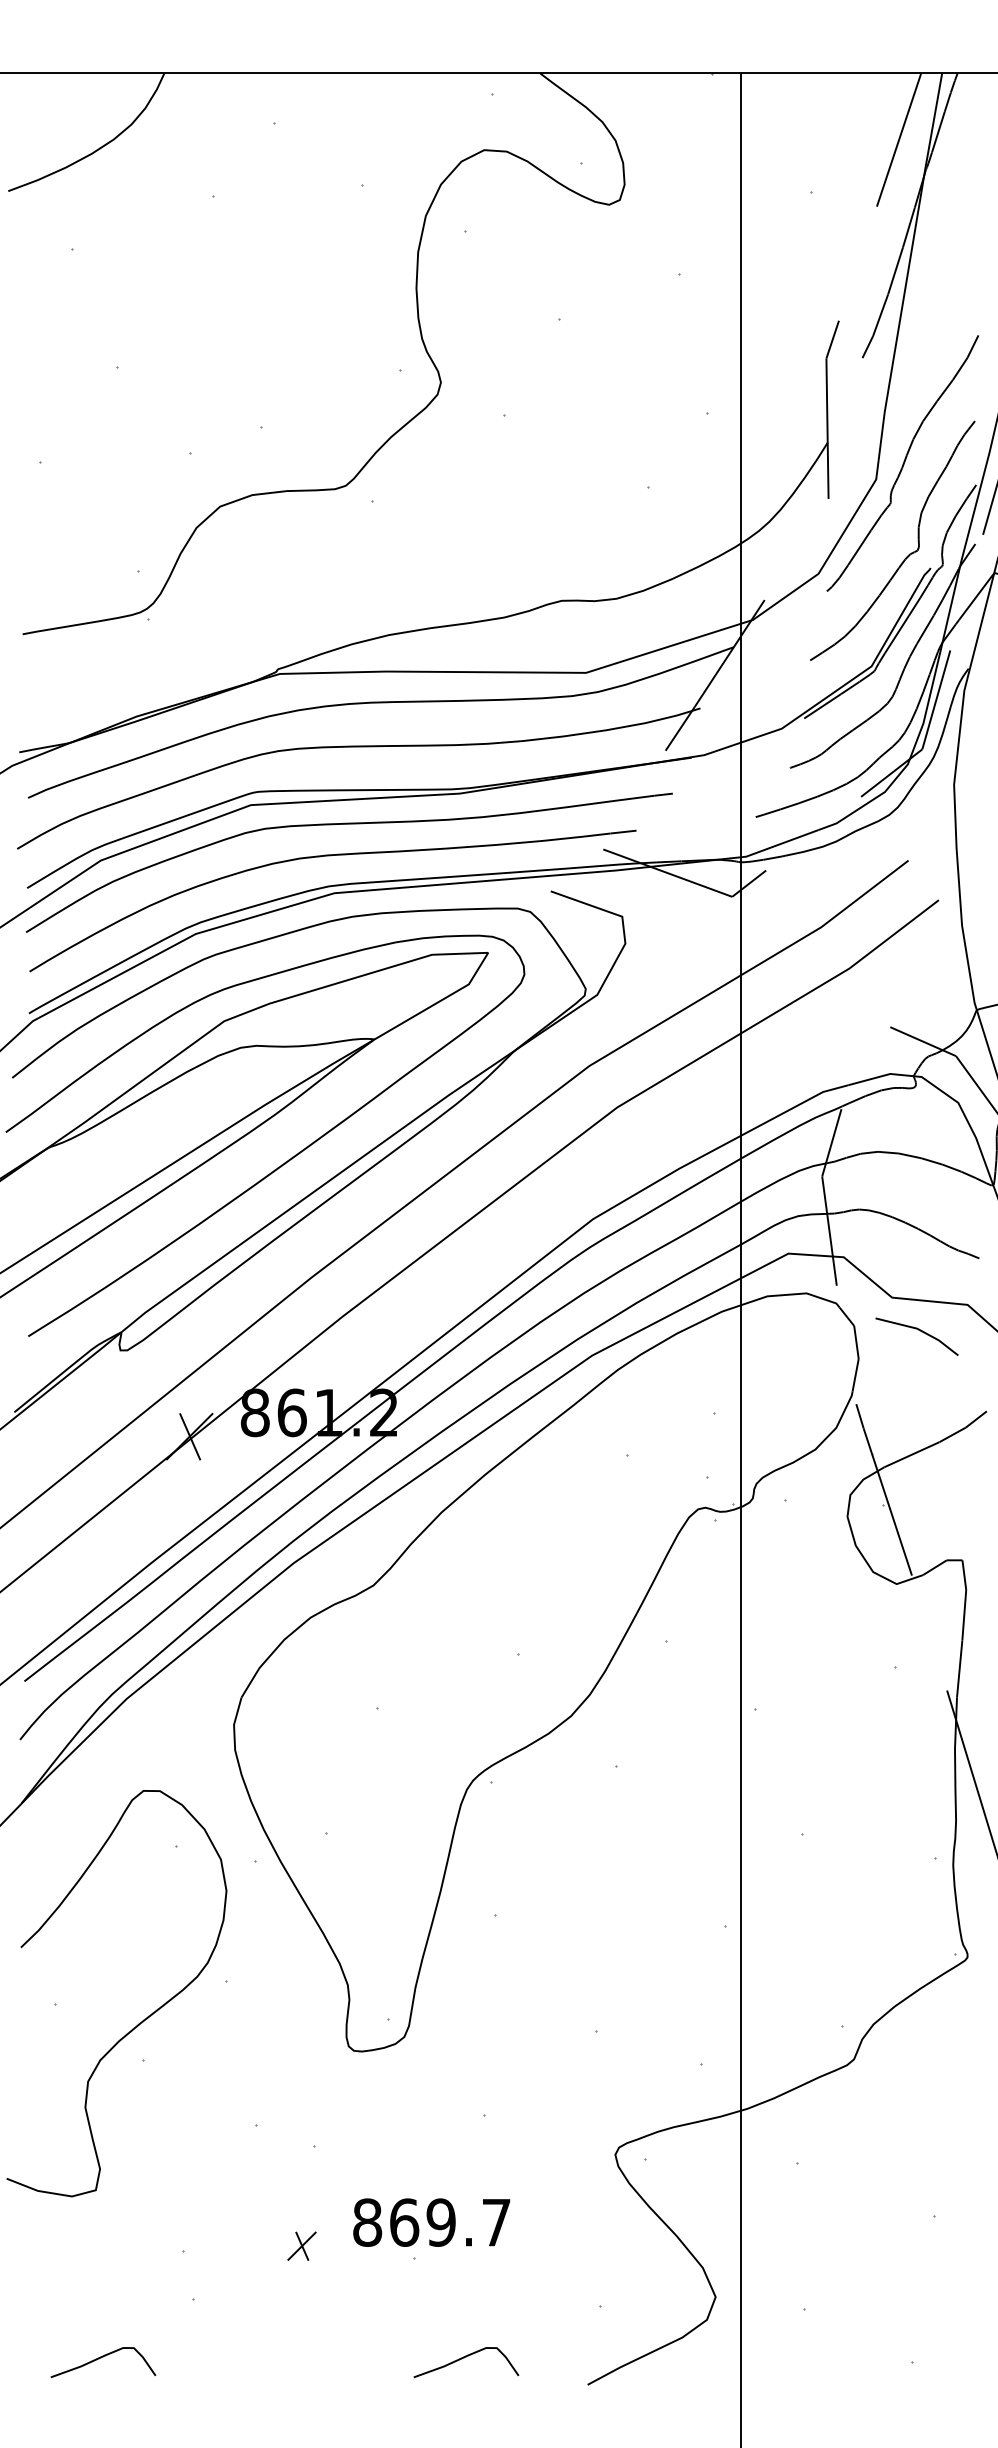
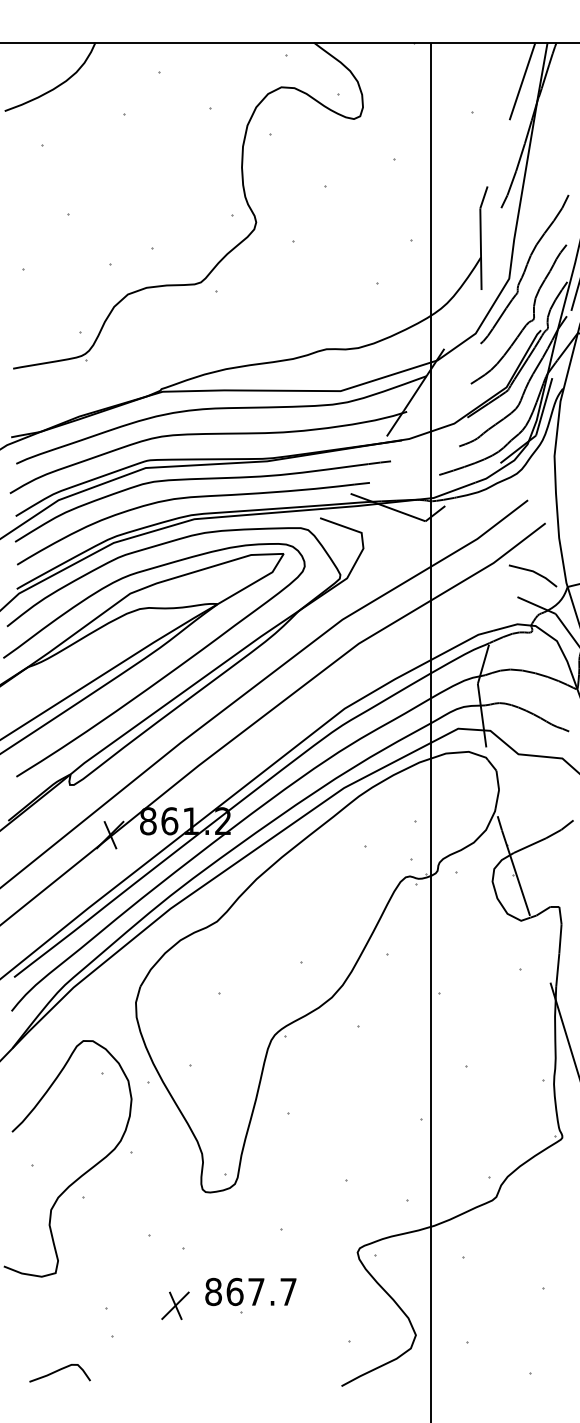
line: (919, 1332) -> (534, 573), moved
text: (441, 2221) -> (256, 1291), 869.7 -> 867.7
part: (302, 2245) -> (175, 1305), size x1.67
curve: (463, 2359) -> (269, 1371), removed

